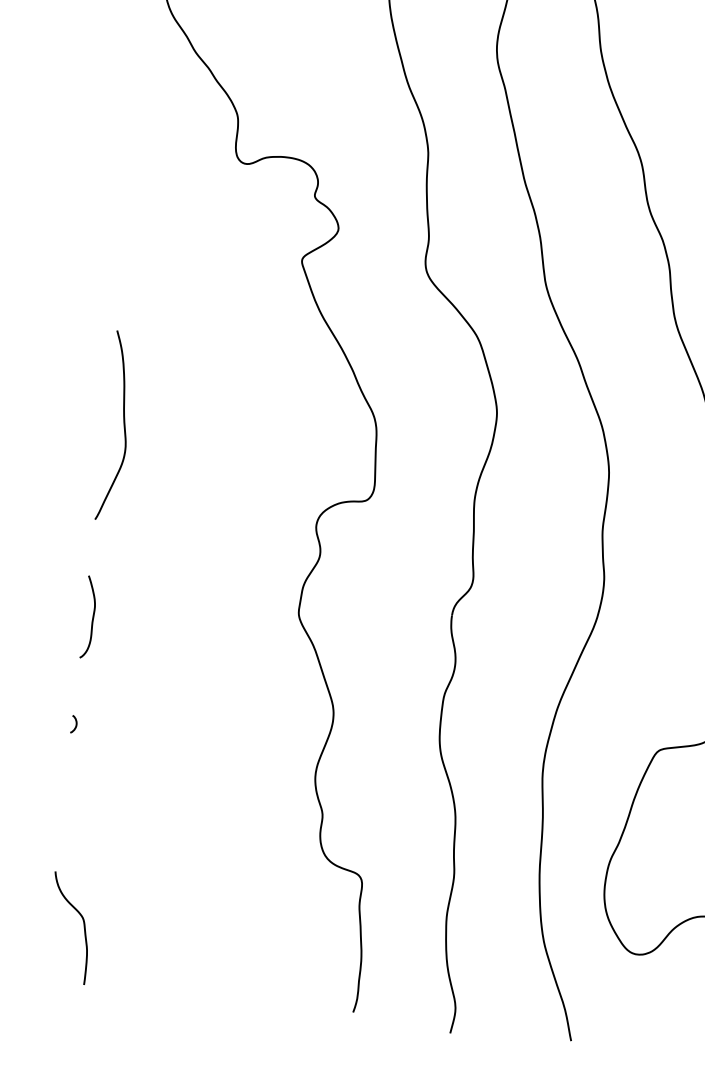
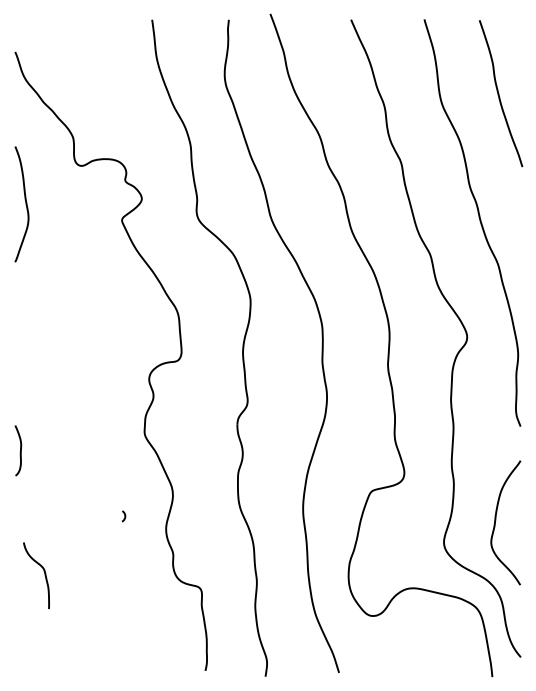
curve: (122, 427) -> (25, 204), moved
curve: (75, 724) -> (124, 516), moved
curve: (83, 929) -> (44, 575), moved

